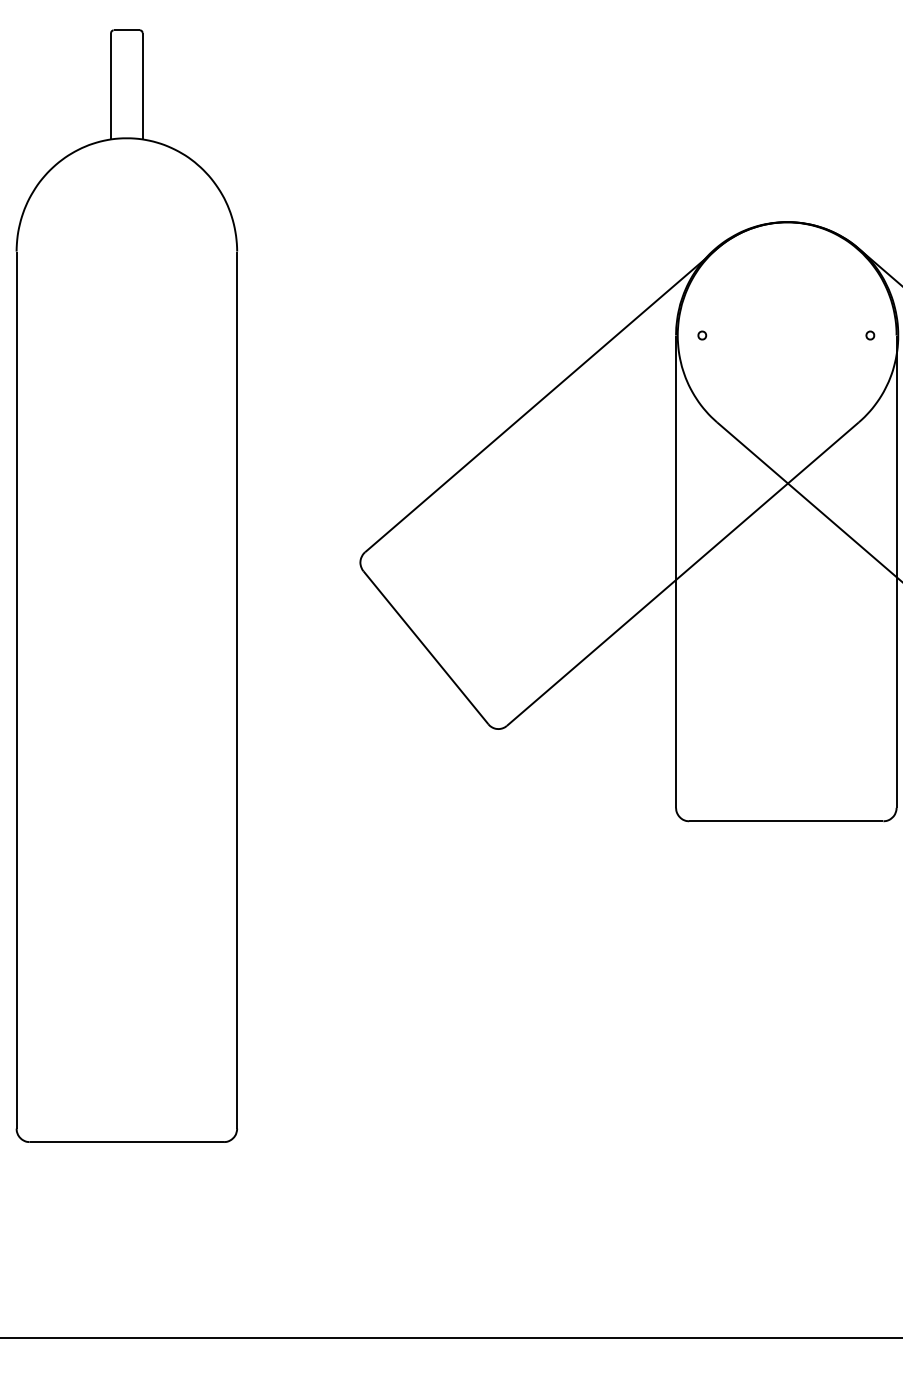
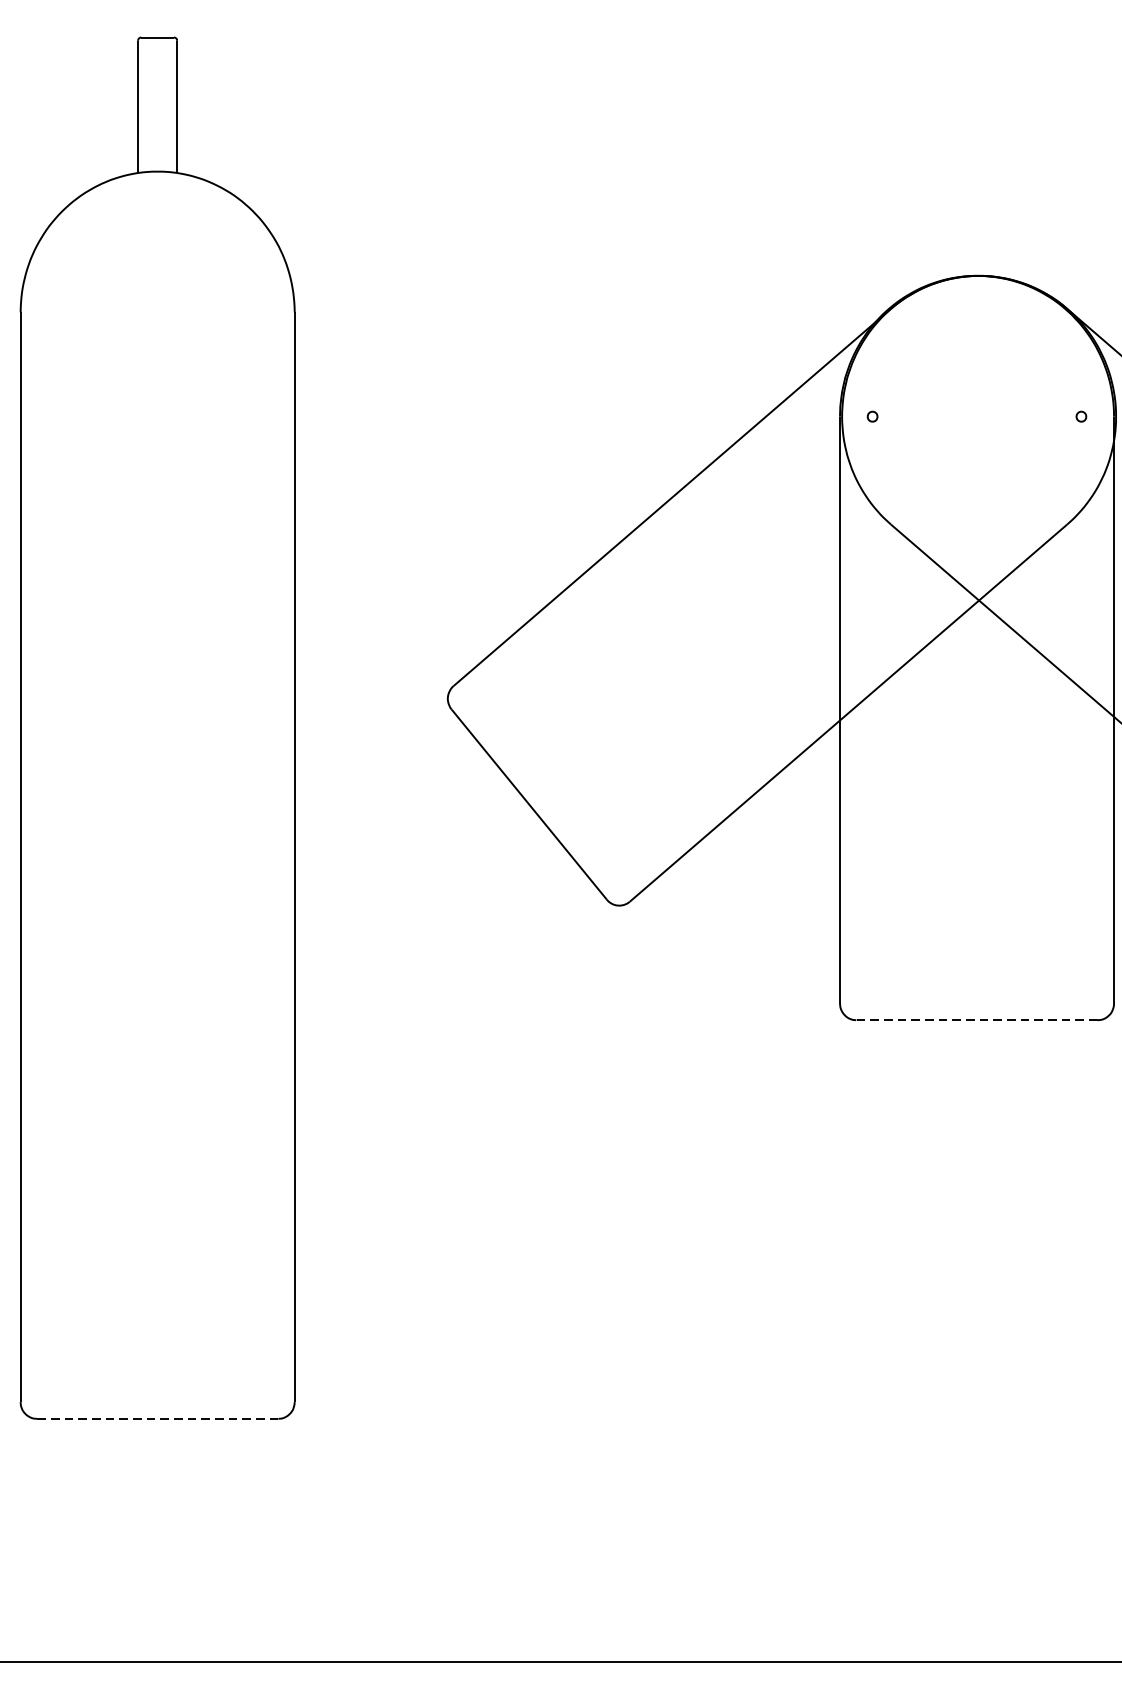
line: (785, 821) -> (975, 1020), solid -> dashed
line: (126, 1142) -> (157, 1419), solid -> dashed

